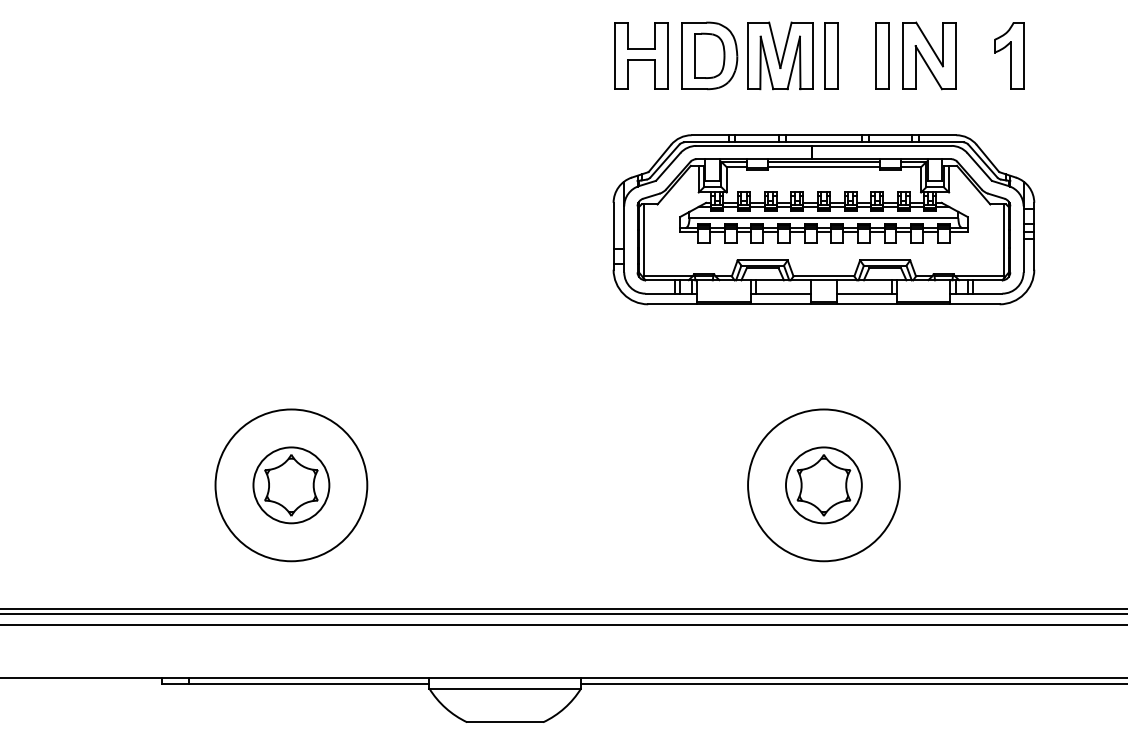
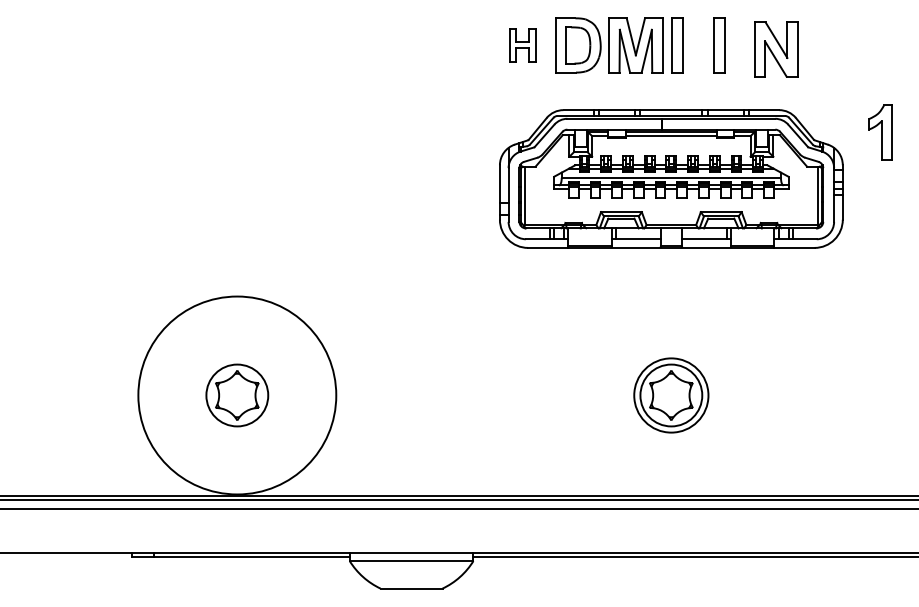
part: (641, 55) -> (522, 45), size x0.6
part: (929, 55) -> (776, 49), moved
part: (1009, 55) -> (880, 132), moved
circle: (291, 485) -> (237, 395), size x1.6
circle: (824, 485) -> (671, 395), size x0.6

